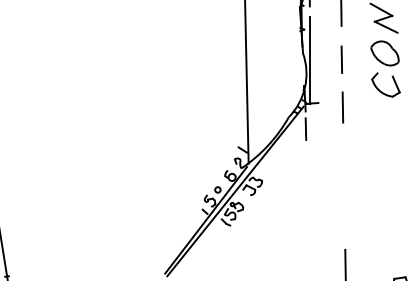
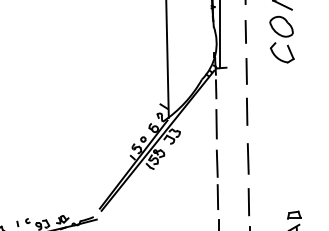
line: (343, 156) -> (247, 111), added
line: (306, 171) -> (216, 124), added
line: (344, 213) -> (248, 159), added
line: (306, 219) -> (216, 163), added
line: (307, 259) -> (217, 197), added

